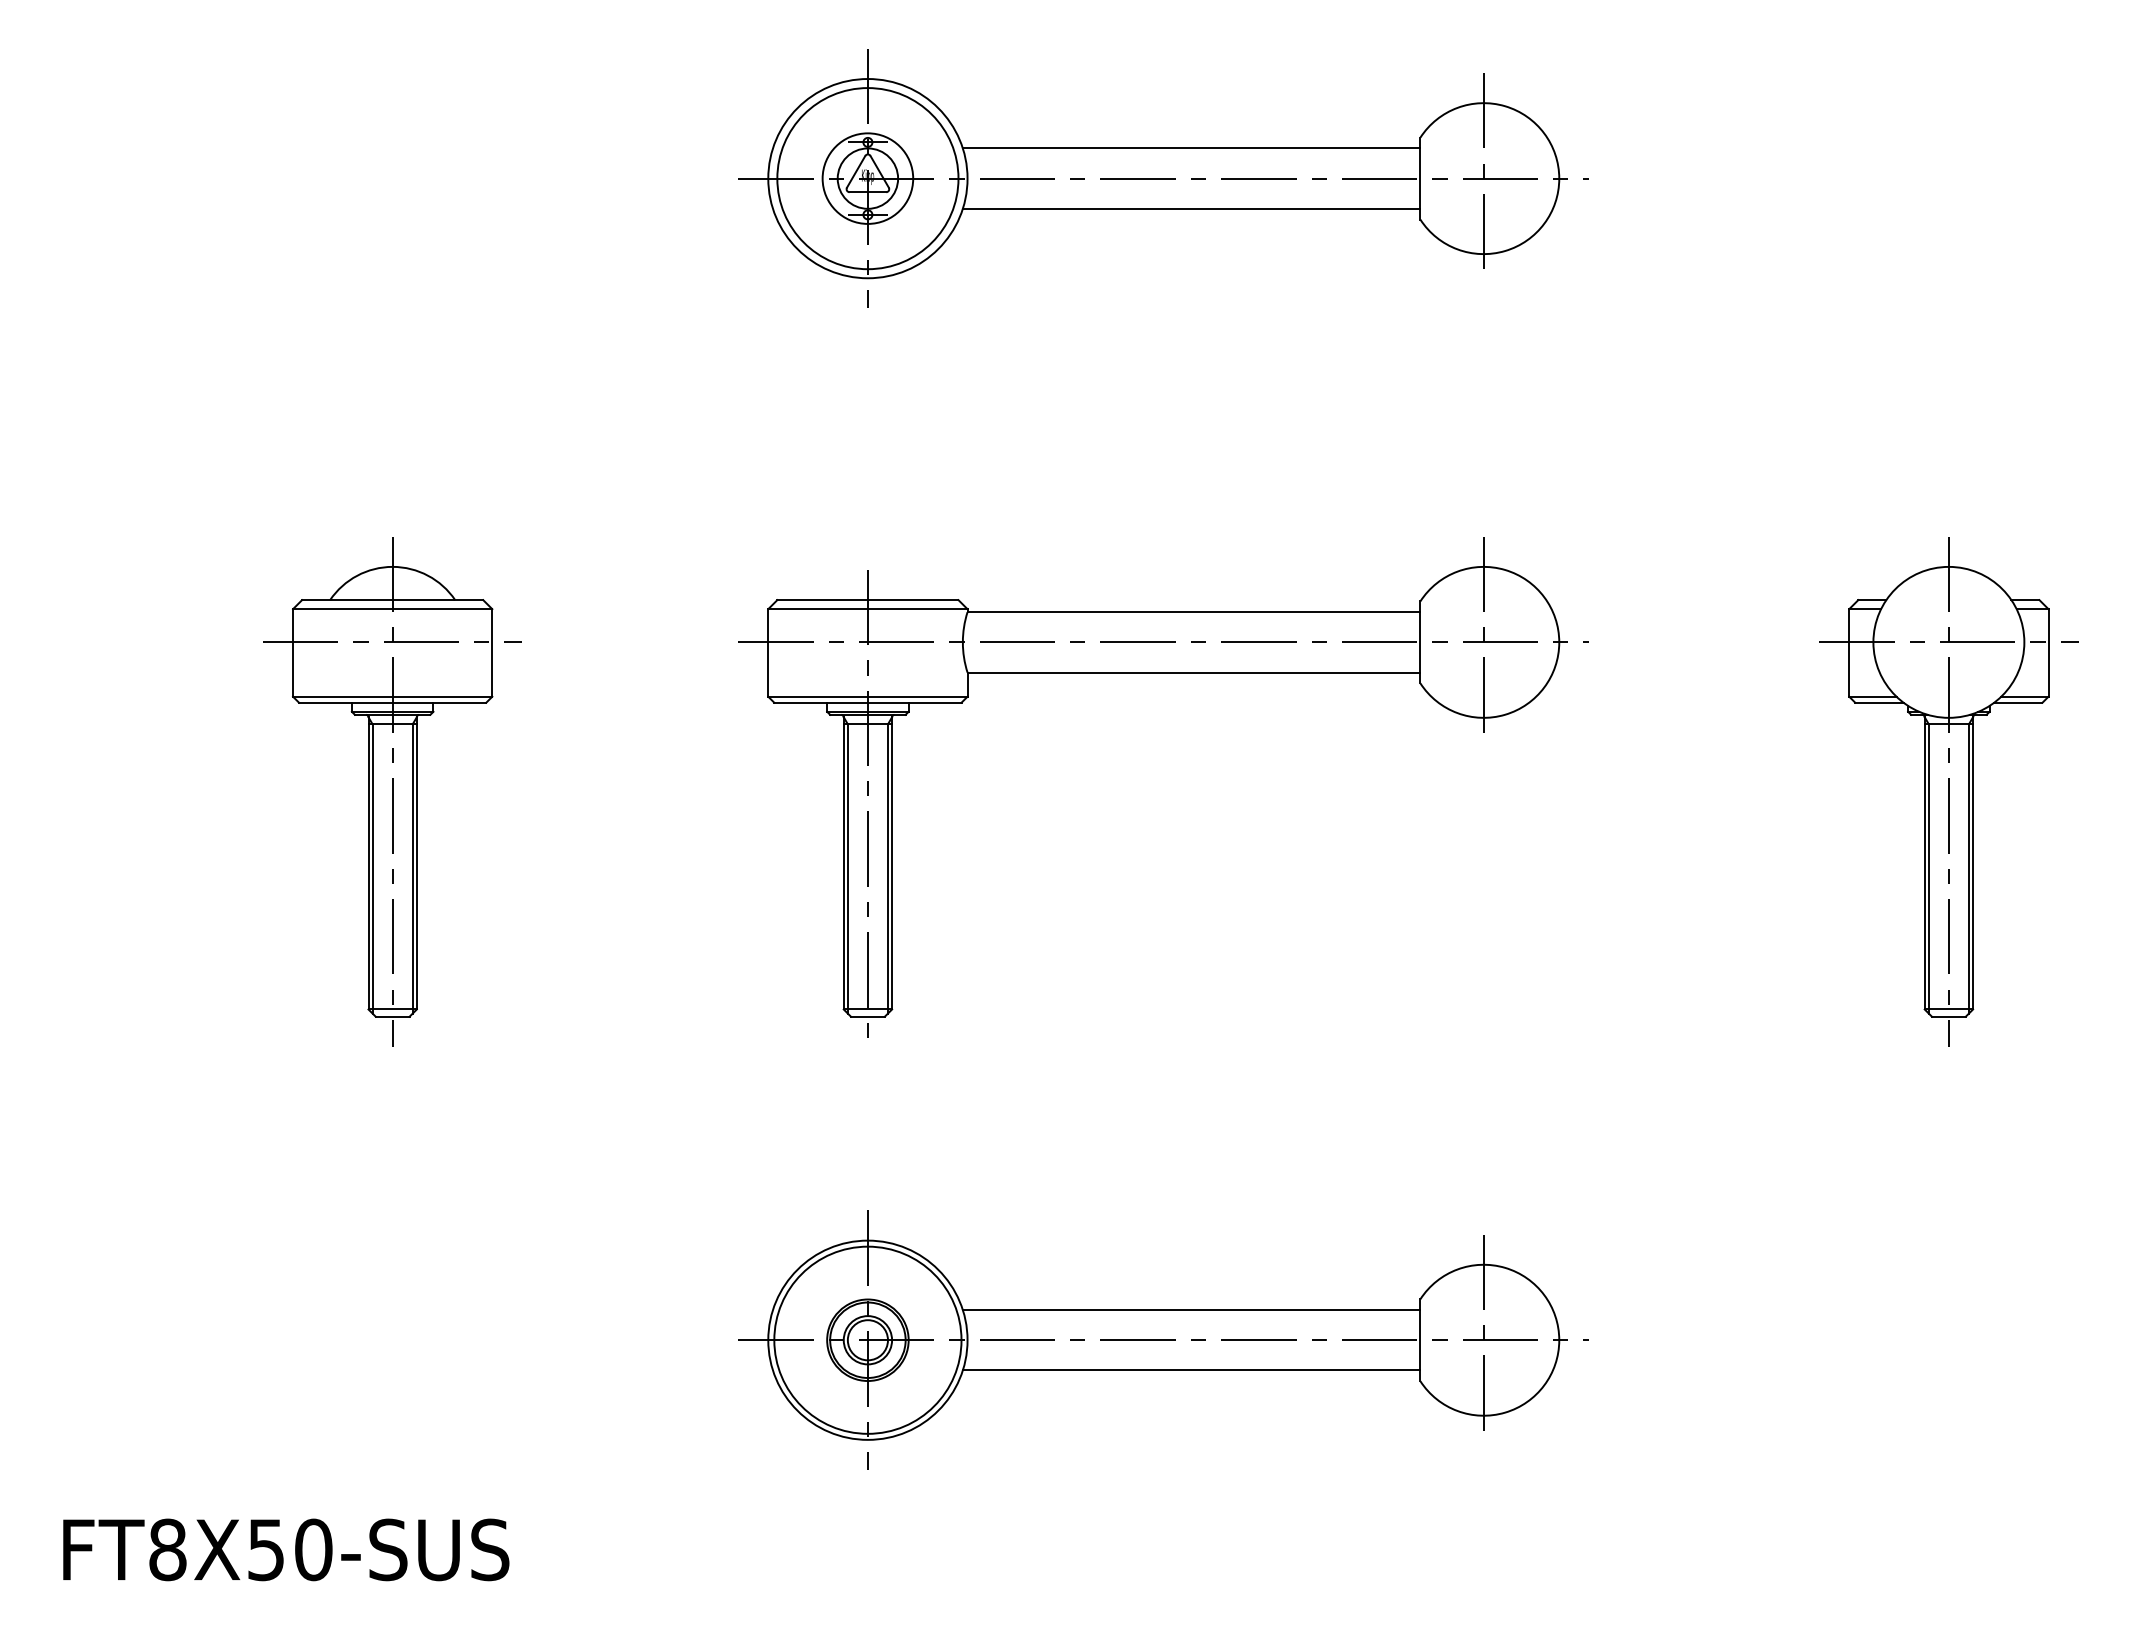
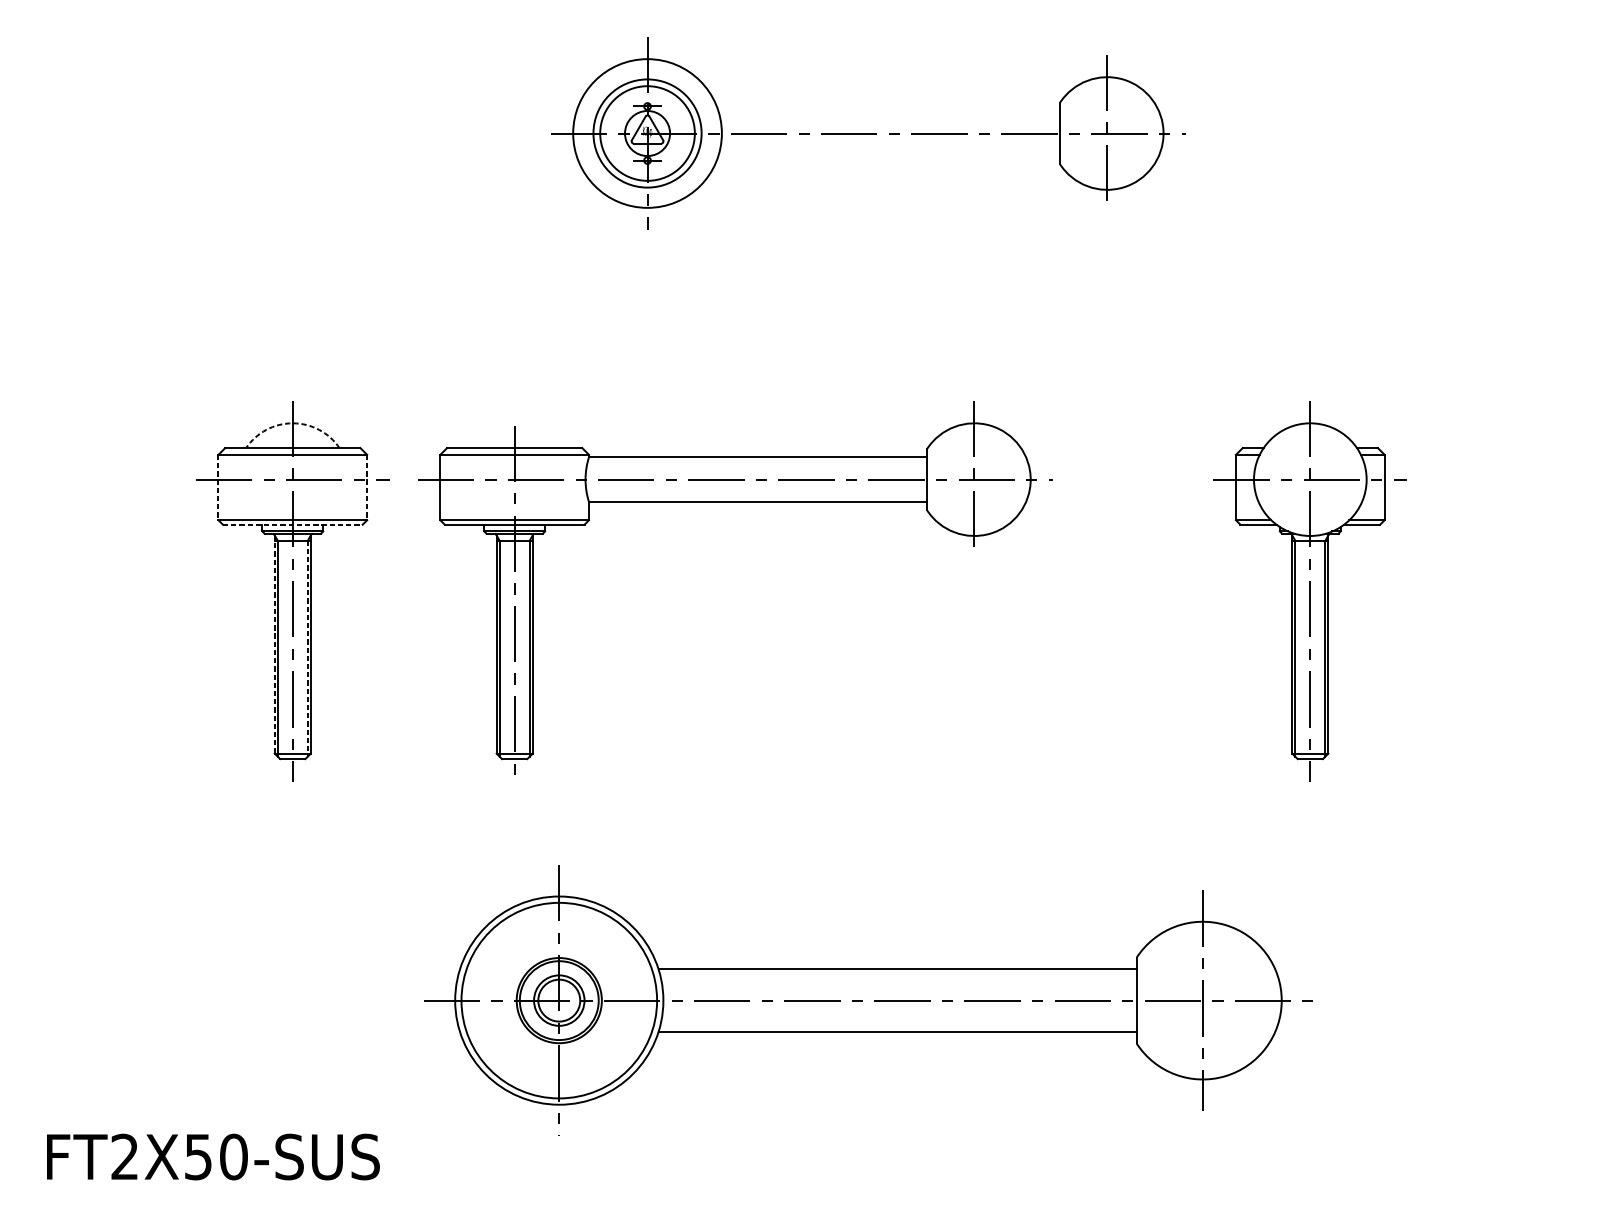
line: (1191, 148) -> (889, 111), removed
circle: (867, 178) -> (647, 133), size x0.7
circle: (867, 178) -> (647, 133), size x1.6
line: (1191, 208) -> (889, 155), removed
arc: (392, 566) -> (292, 423), solid -> dashed
line: (293, 652) -> (218, 487), solid -> dashed
line: (492, 652) -> (367, 487), solid -> dashed
part: (1163, 673) -> (735, 502), moved
line: (392, 702) -> (292, 524), solid -> dashed
part: (1948, 791) -> (1310, 590), moved
line: (368, 862) -> (274, 643), solid -> dashed
line: (412, 868) -> (307, 648), solid -> dashed
part: (1163, 1339) -> (868, 999), size x1.4
text: (167, 1549) -> (124, 1156), FT8X50-SUS -> FT2X50-SUS

